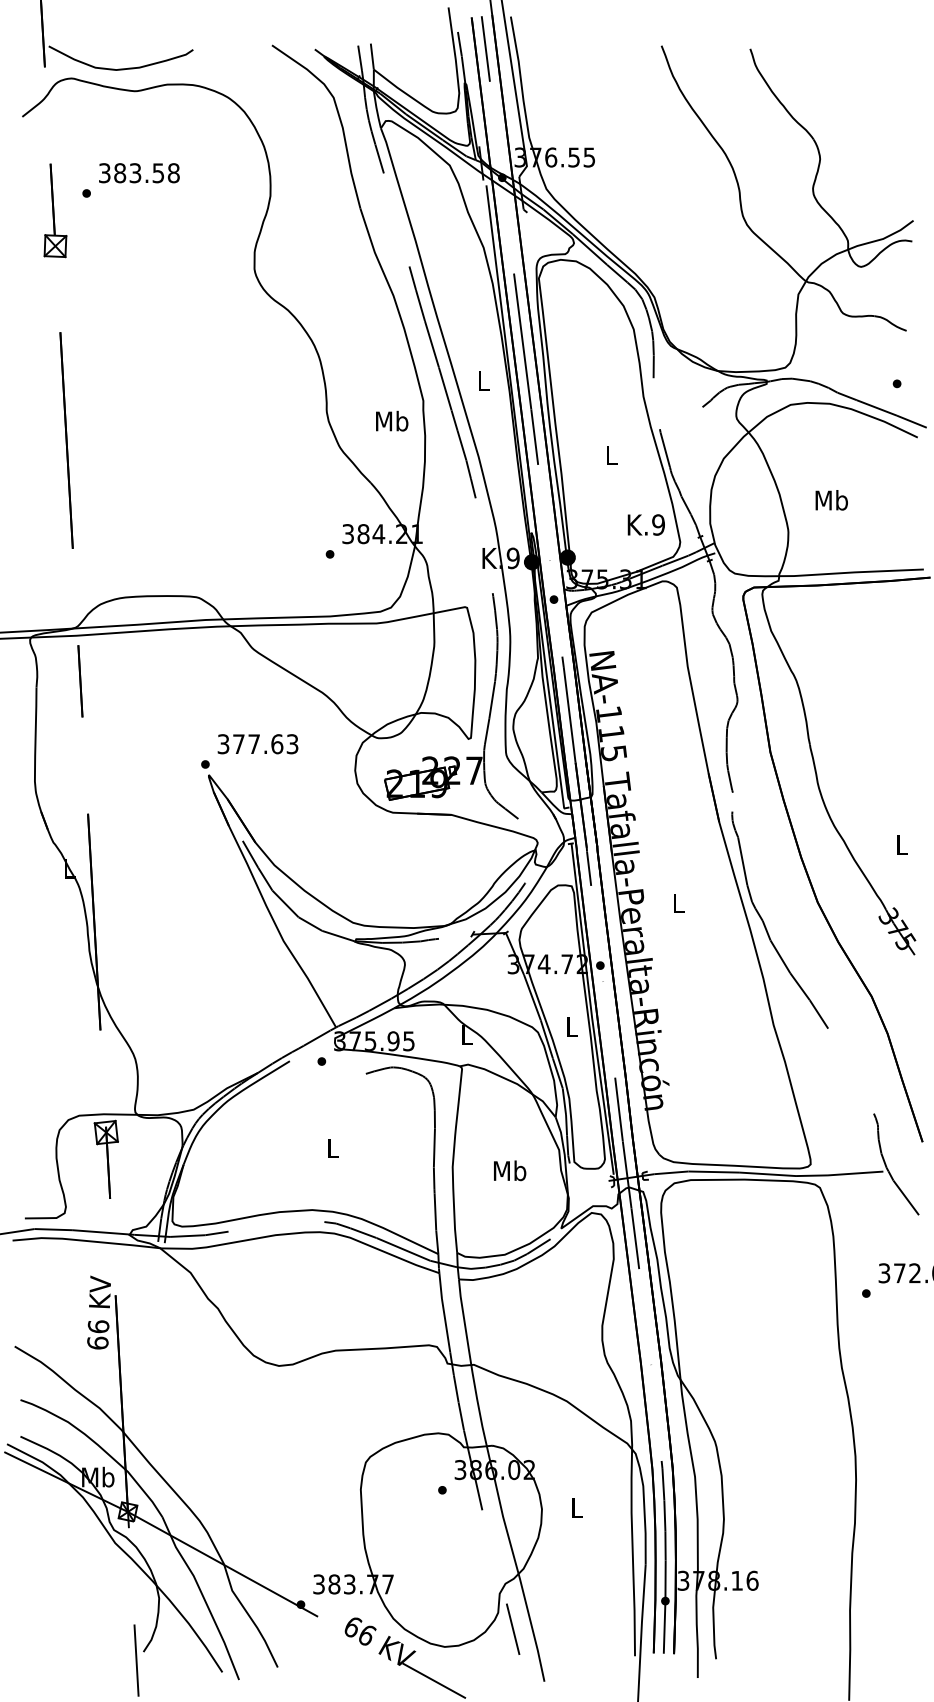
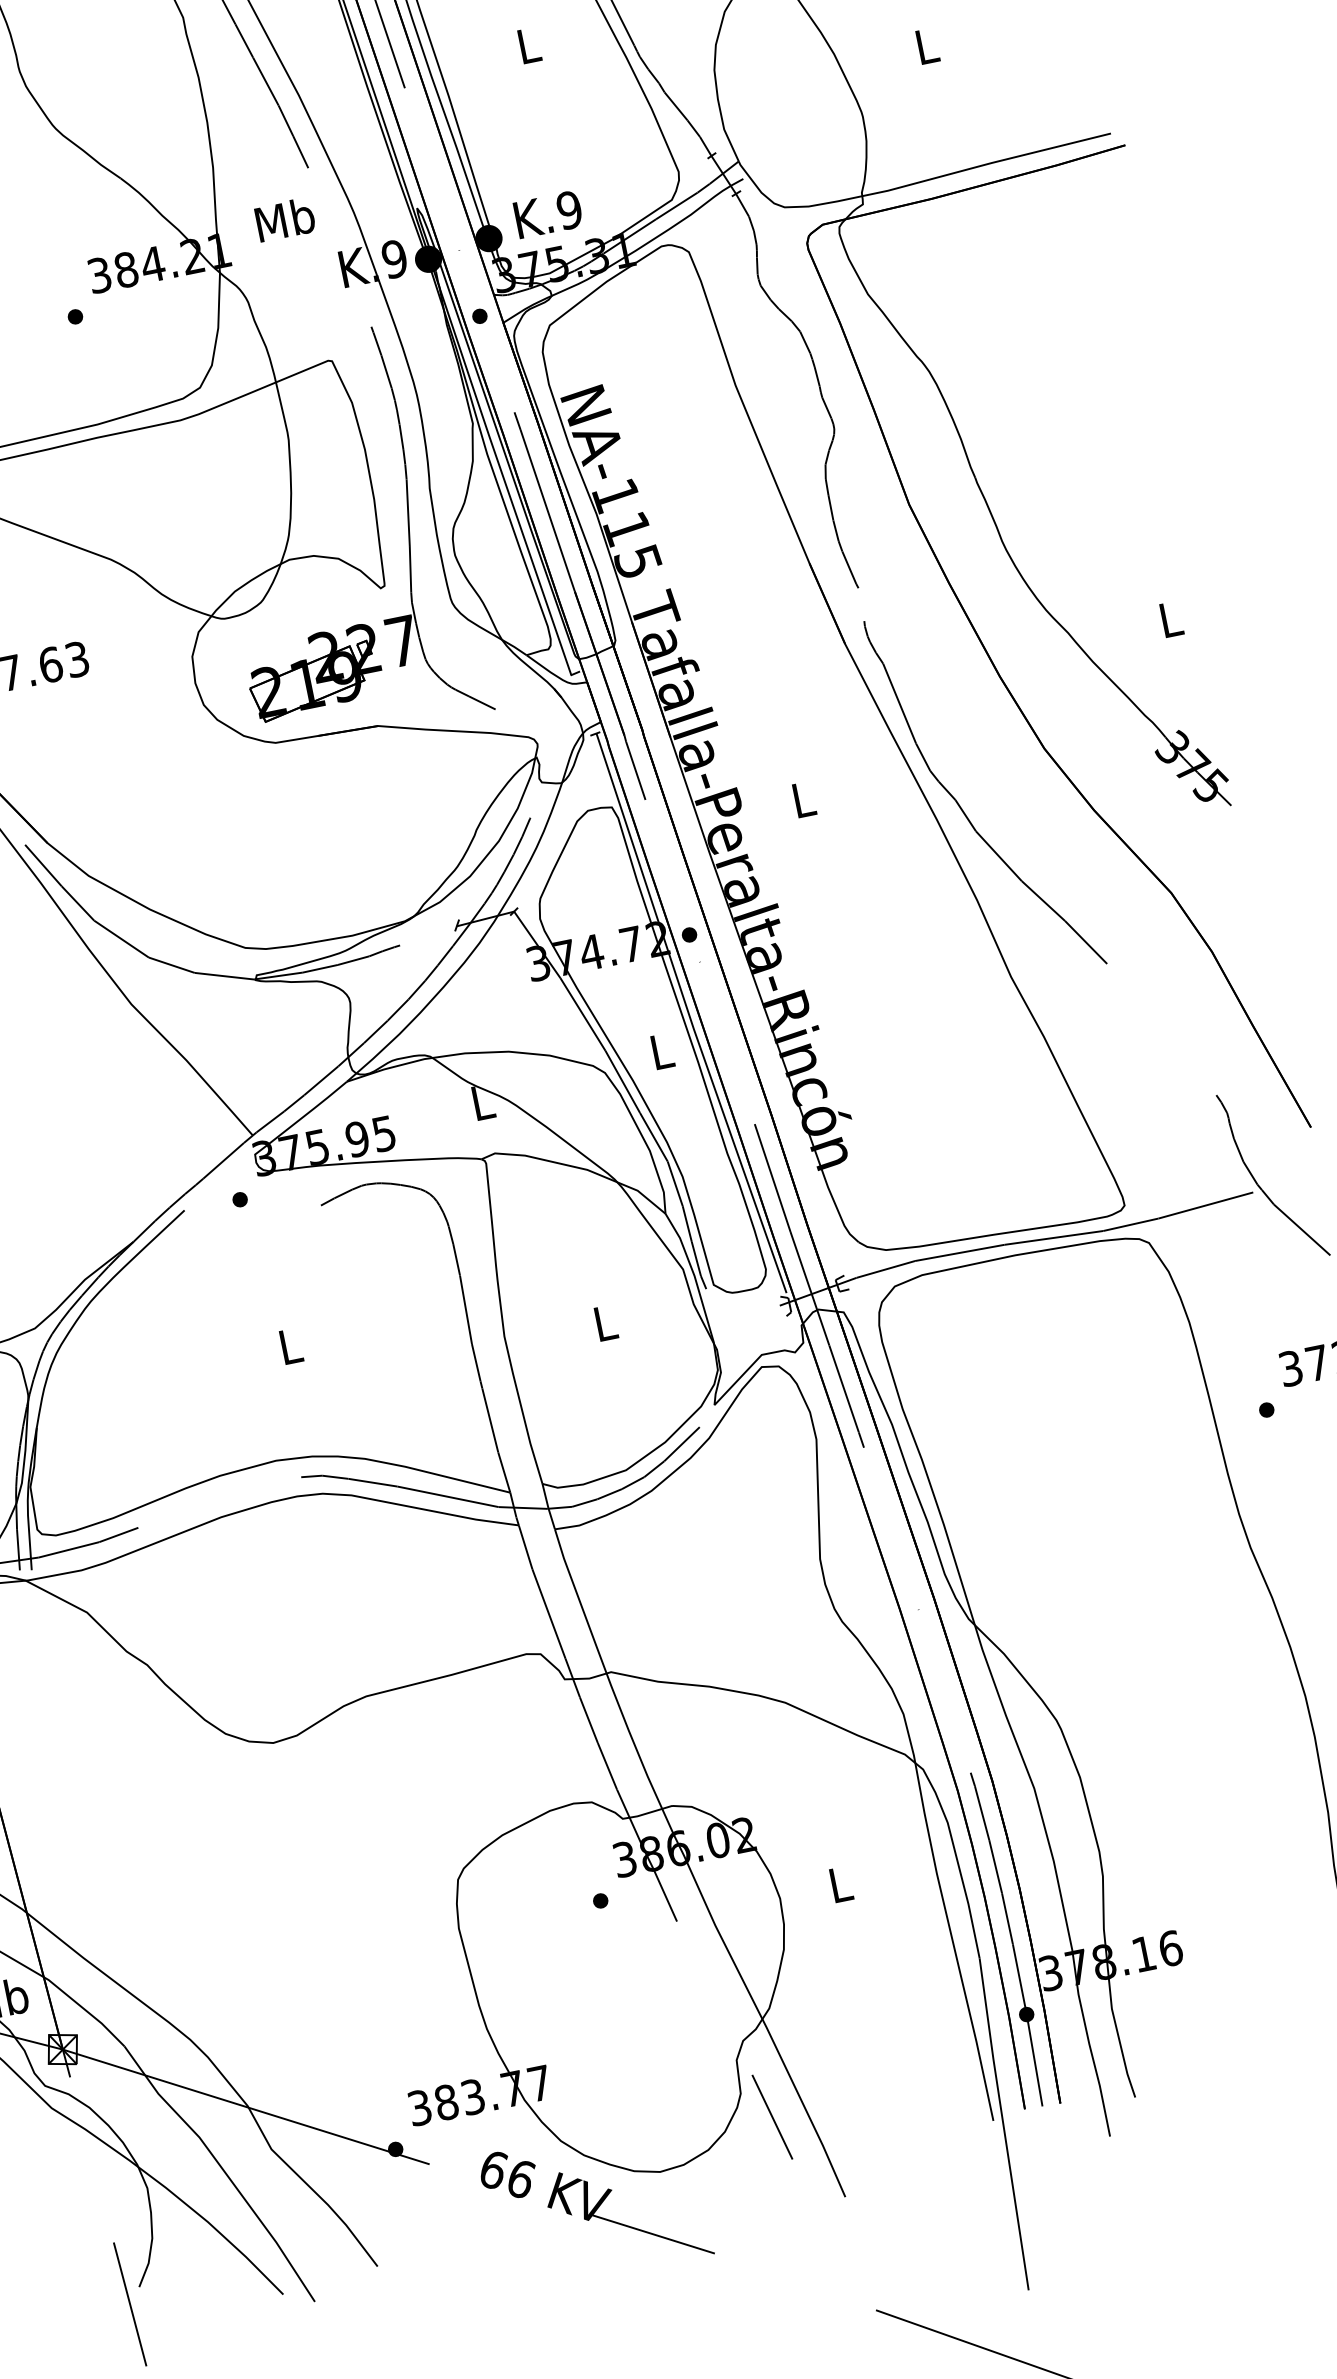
text: (392, 420) -> (285, 218), moved
text: (831, 500) -> (926, 46), Mb -> L
text: (645, 524) -> (546, 213), moved
text: (510, 1170) -> (605, 1322), Mb -> L

